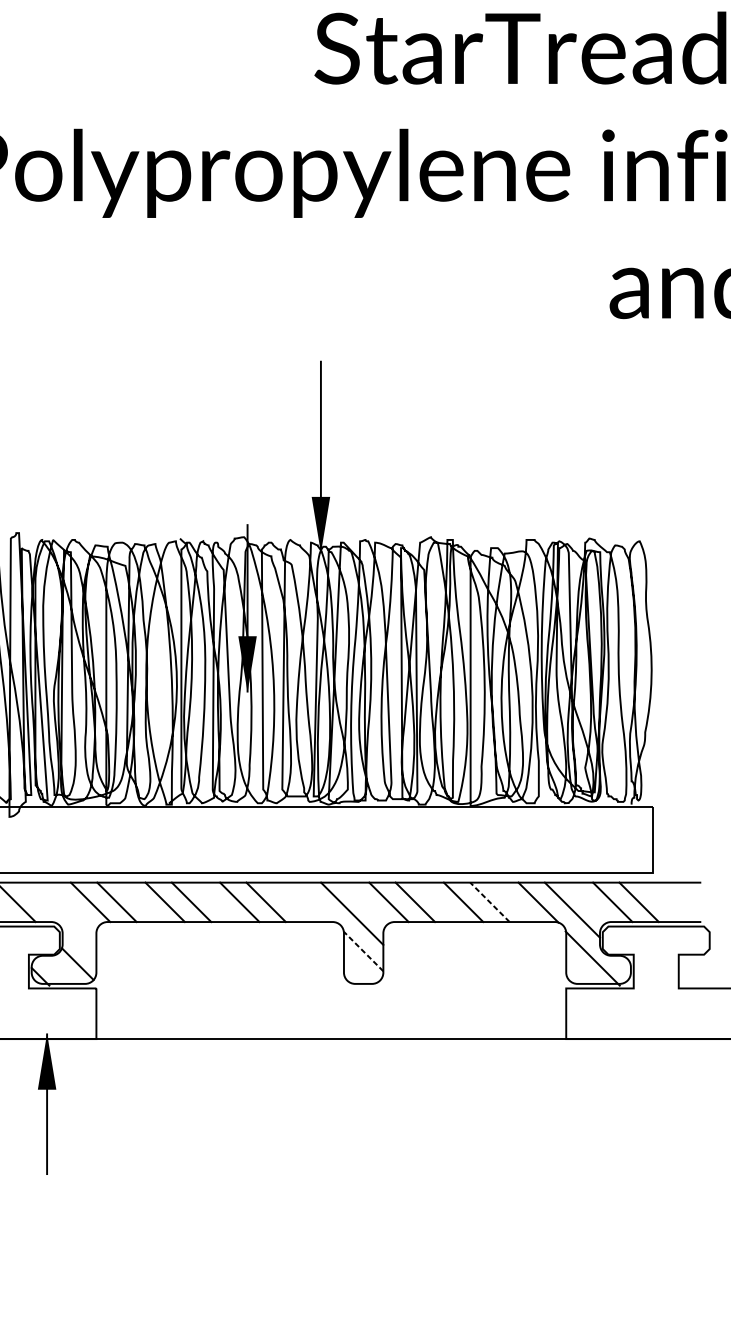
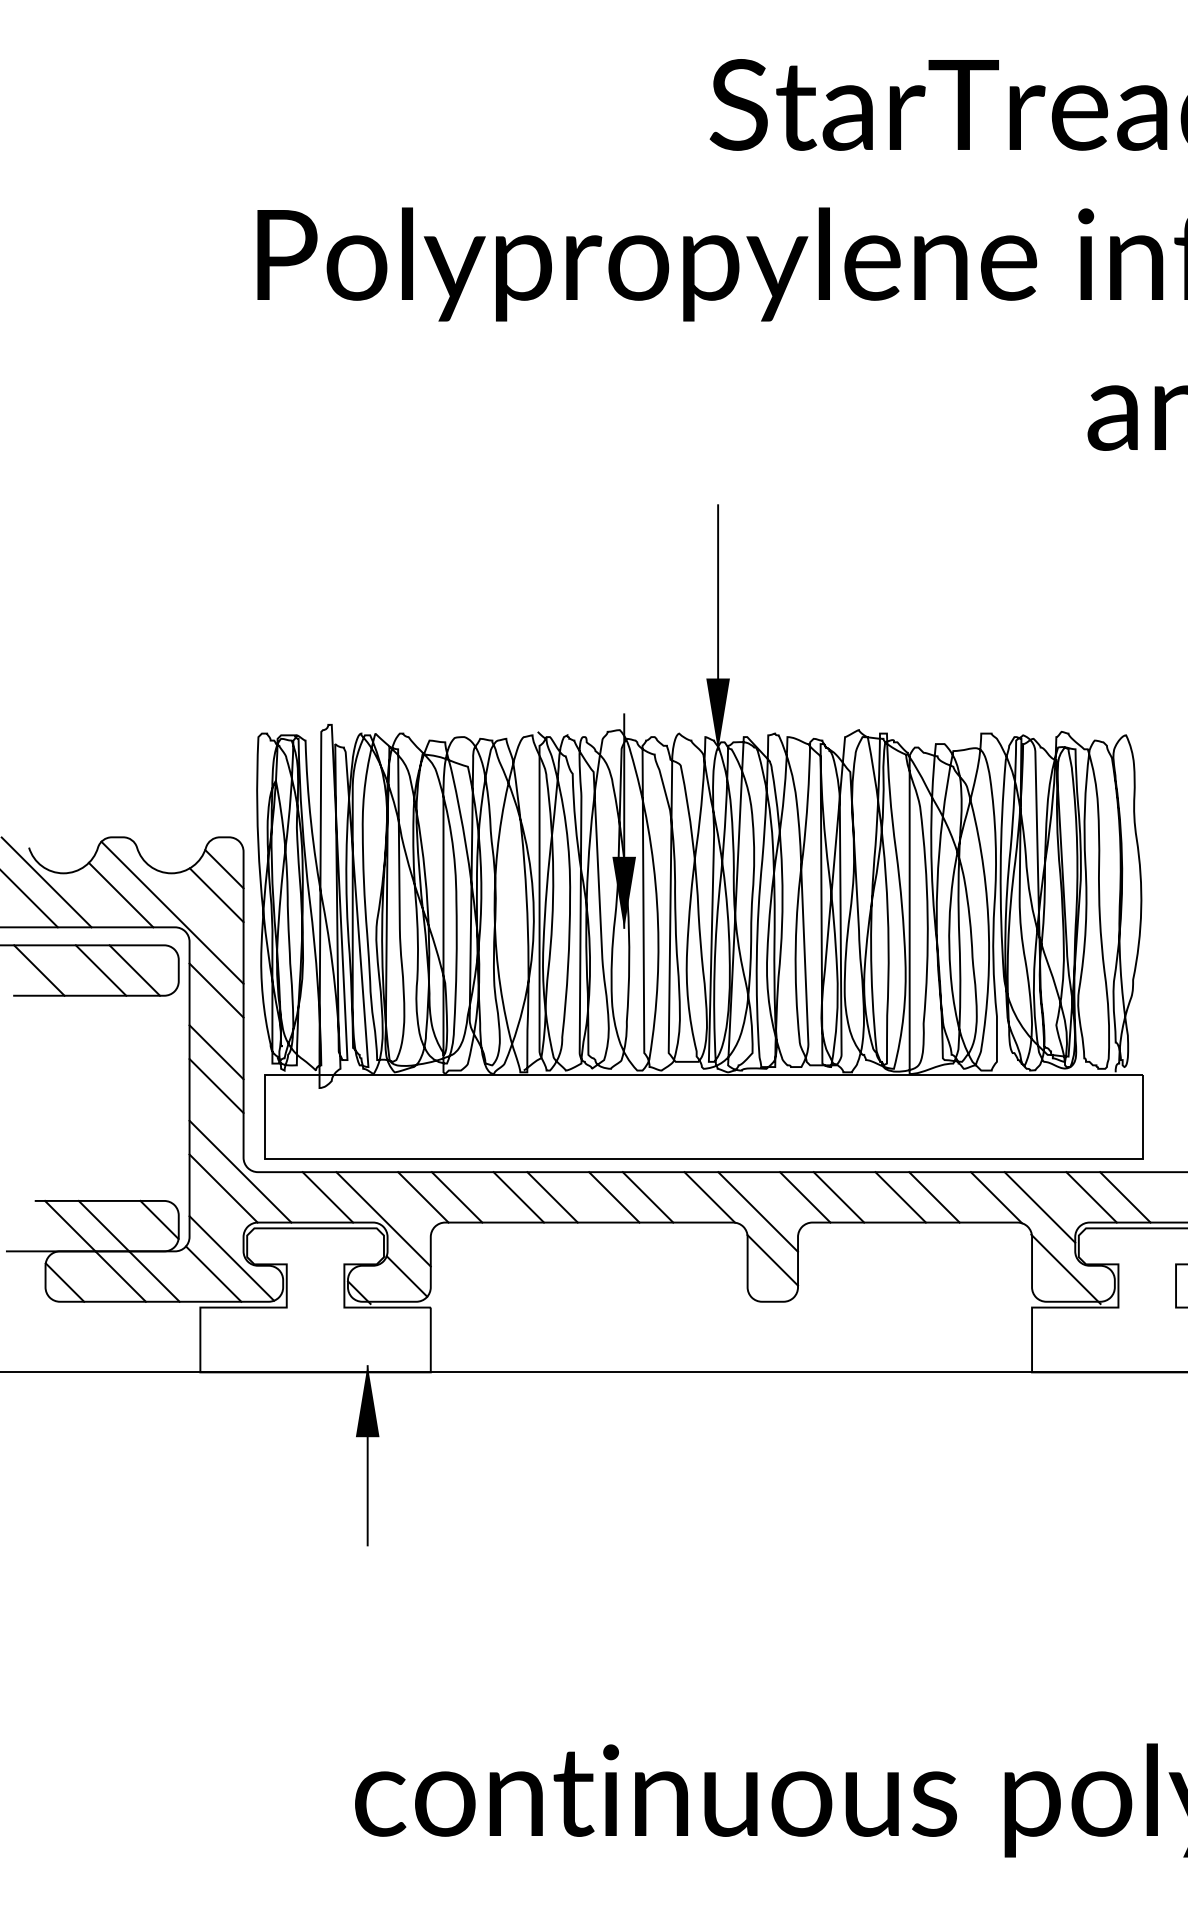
line: (314, 902) -> (709, 1197), added
line: (490, 902) -> (934, 1197), dashed -> solid
line: (59, 919) -> (383, 1219), added
line: (363, 951) -> (772, 1260), dashed -> solid

